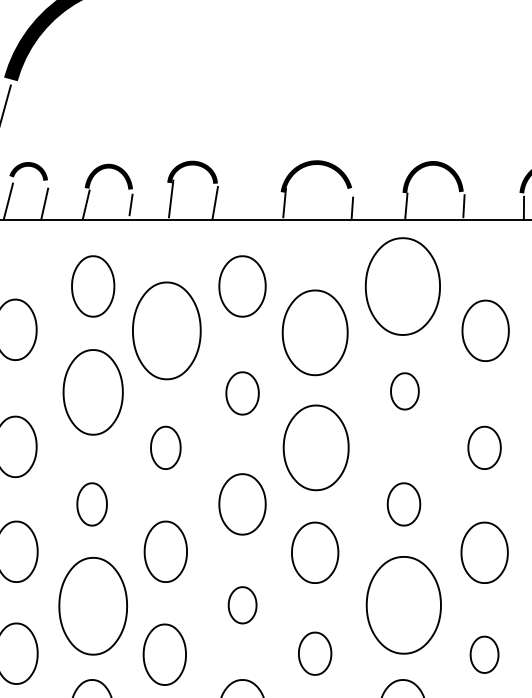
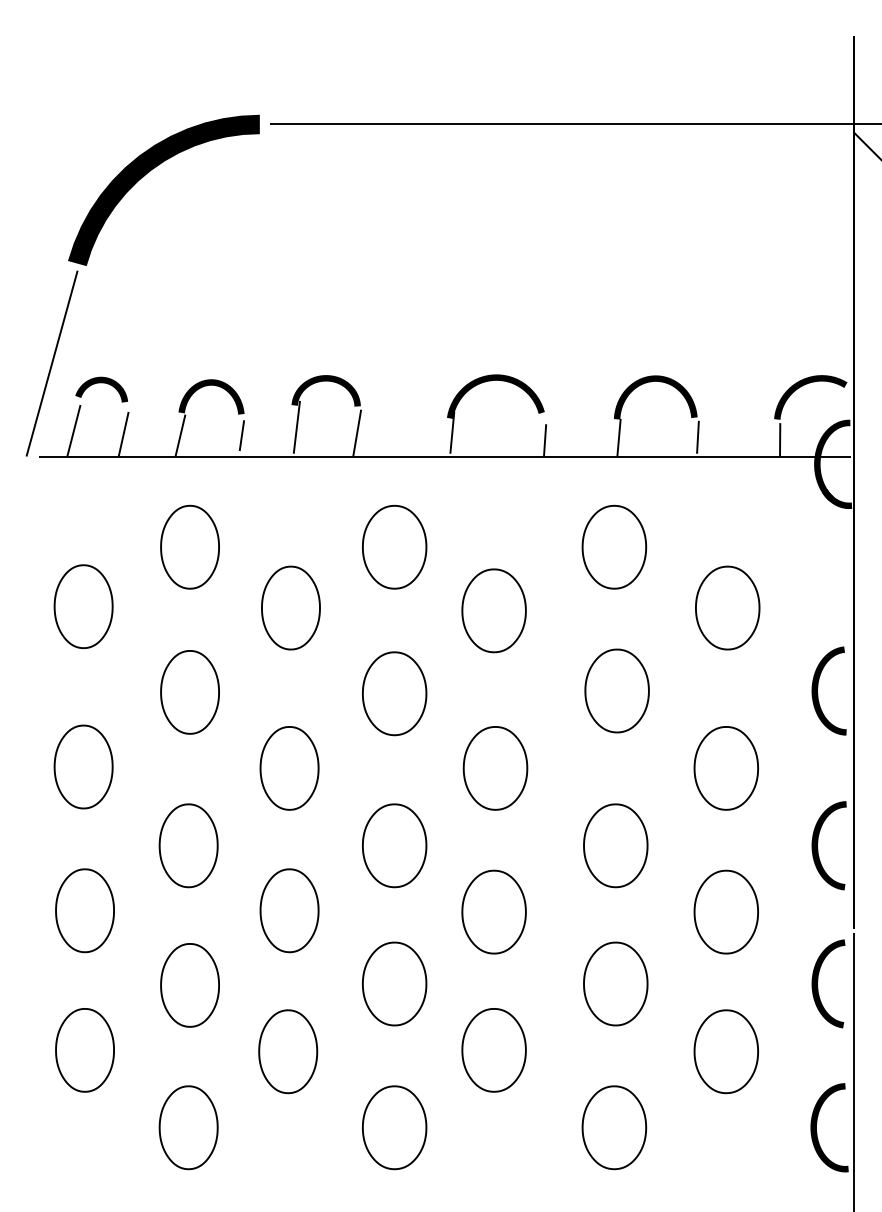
part: (403, 285) -> (614, 546), size x0.62
part: (166, 330) -> (290, 607), size x0.62
part: (314, 332) -> (493, 610), size x0.71
part: (404, 391) -> (616, 690), size x1.67
part: (92, 392) -> (189, 692), size x0.71
part: (242, 393) -> (394, 693), size x1.43
part: (165, 447) -> (289, 768), size x1.43
part: (316, 447) -> (495, 768), size x0.71
part: (484, 447) -> (725, 768), size x1.43
part: (92, 504) -> (188, 845), size x1.43
part: (403, 504) -> (615, 845), size x1.43
part: (242, 604) -> (394, 983), size x1.67
part: (403, 604) -> (615, 983), size x0.62
part: (92, 606) -> (189, 985), size x0.62
part: (314, 653) -> (493, 1050), size x1.43
part: (484, 654) -> (725, 1051), size x1.67

